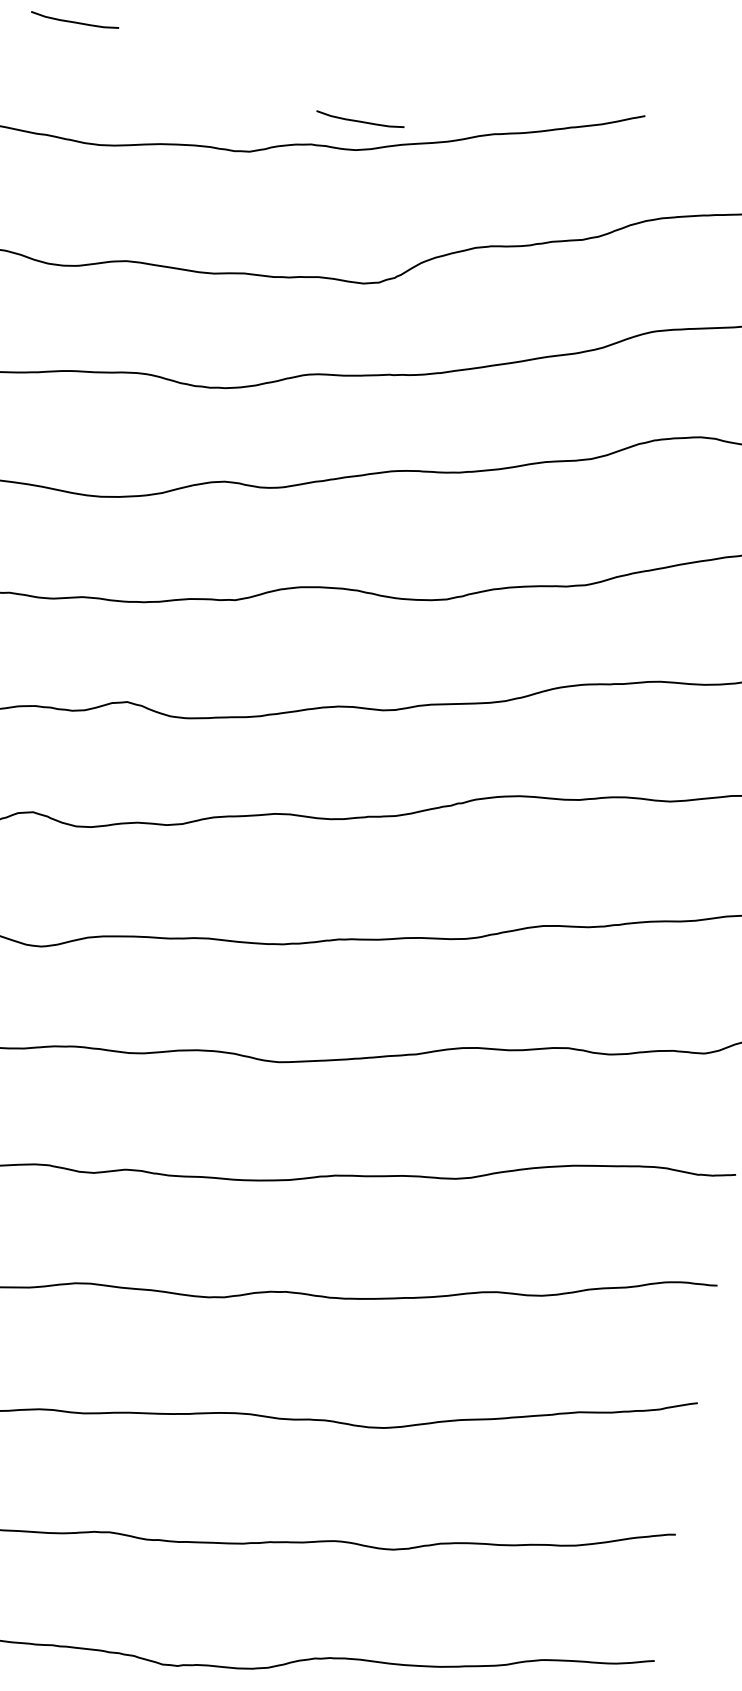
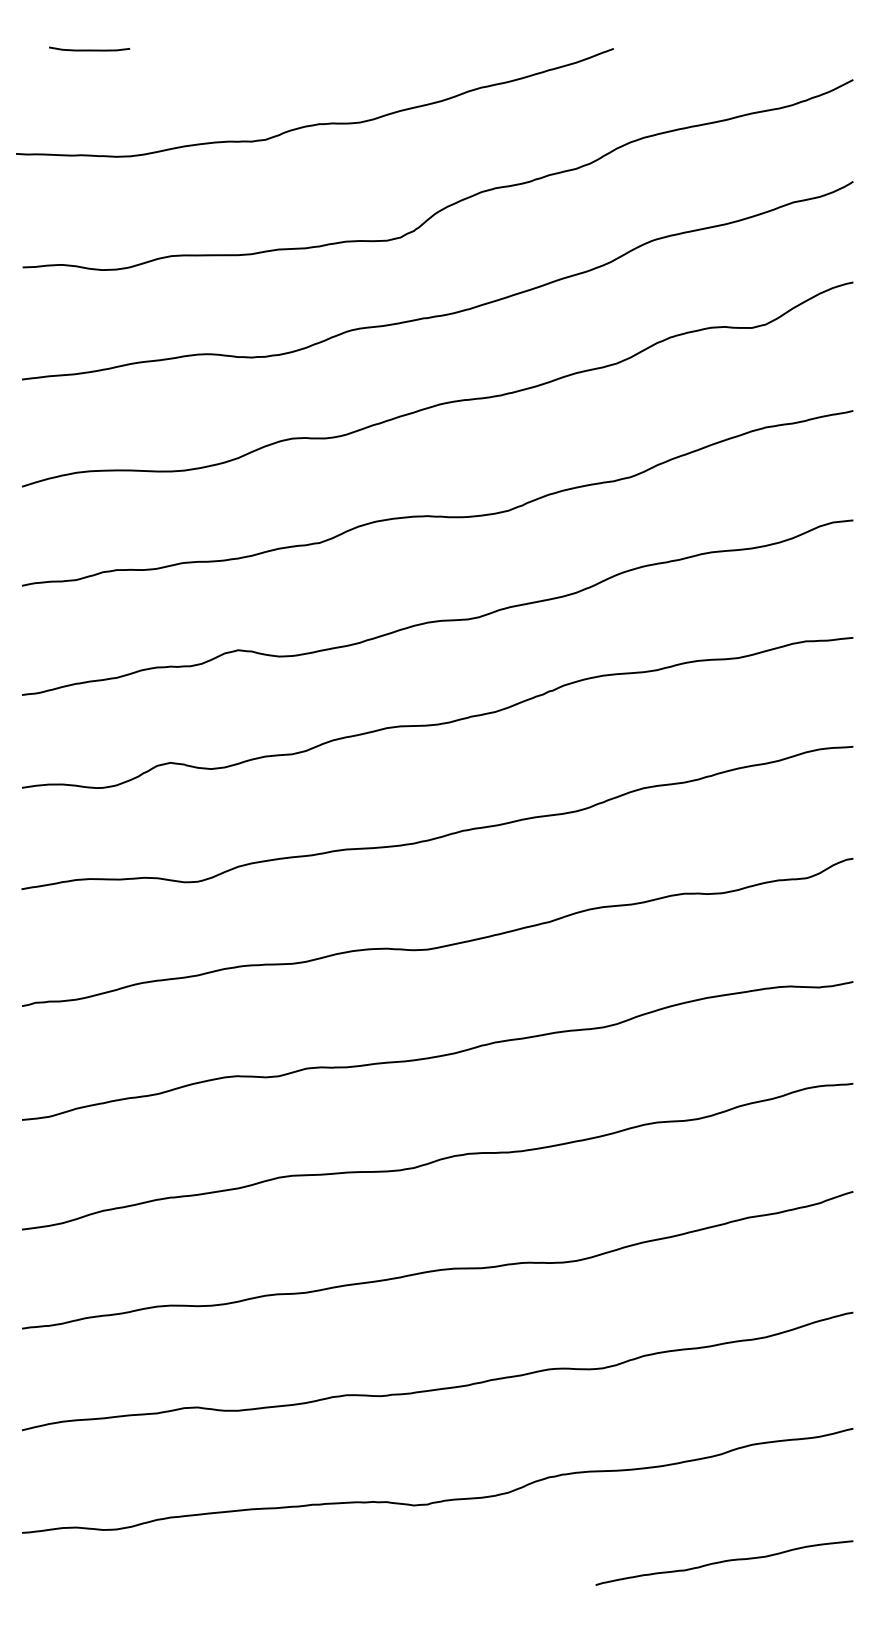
curve: (360, 120) -> (359, 95), removed

